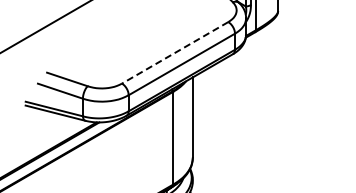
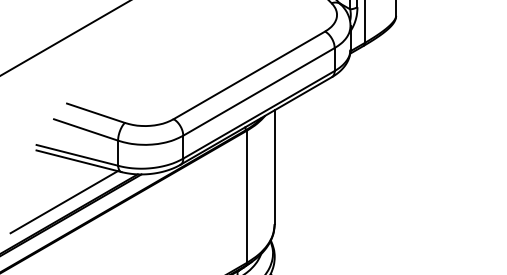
line: (174, 53) -> (248, 76), dashed -> solid
line: (44, 141) -> (63, 201), added

